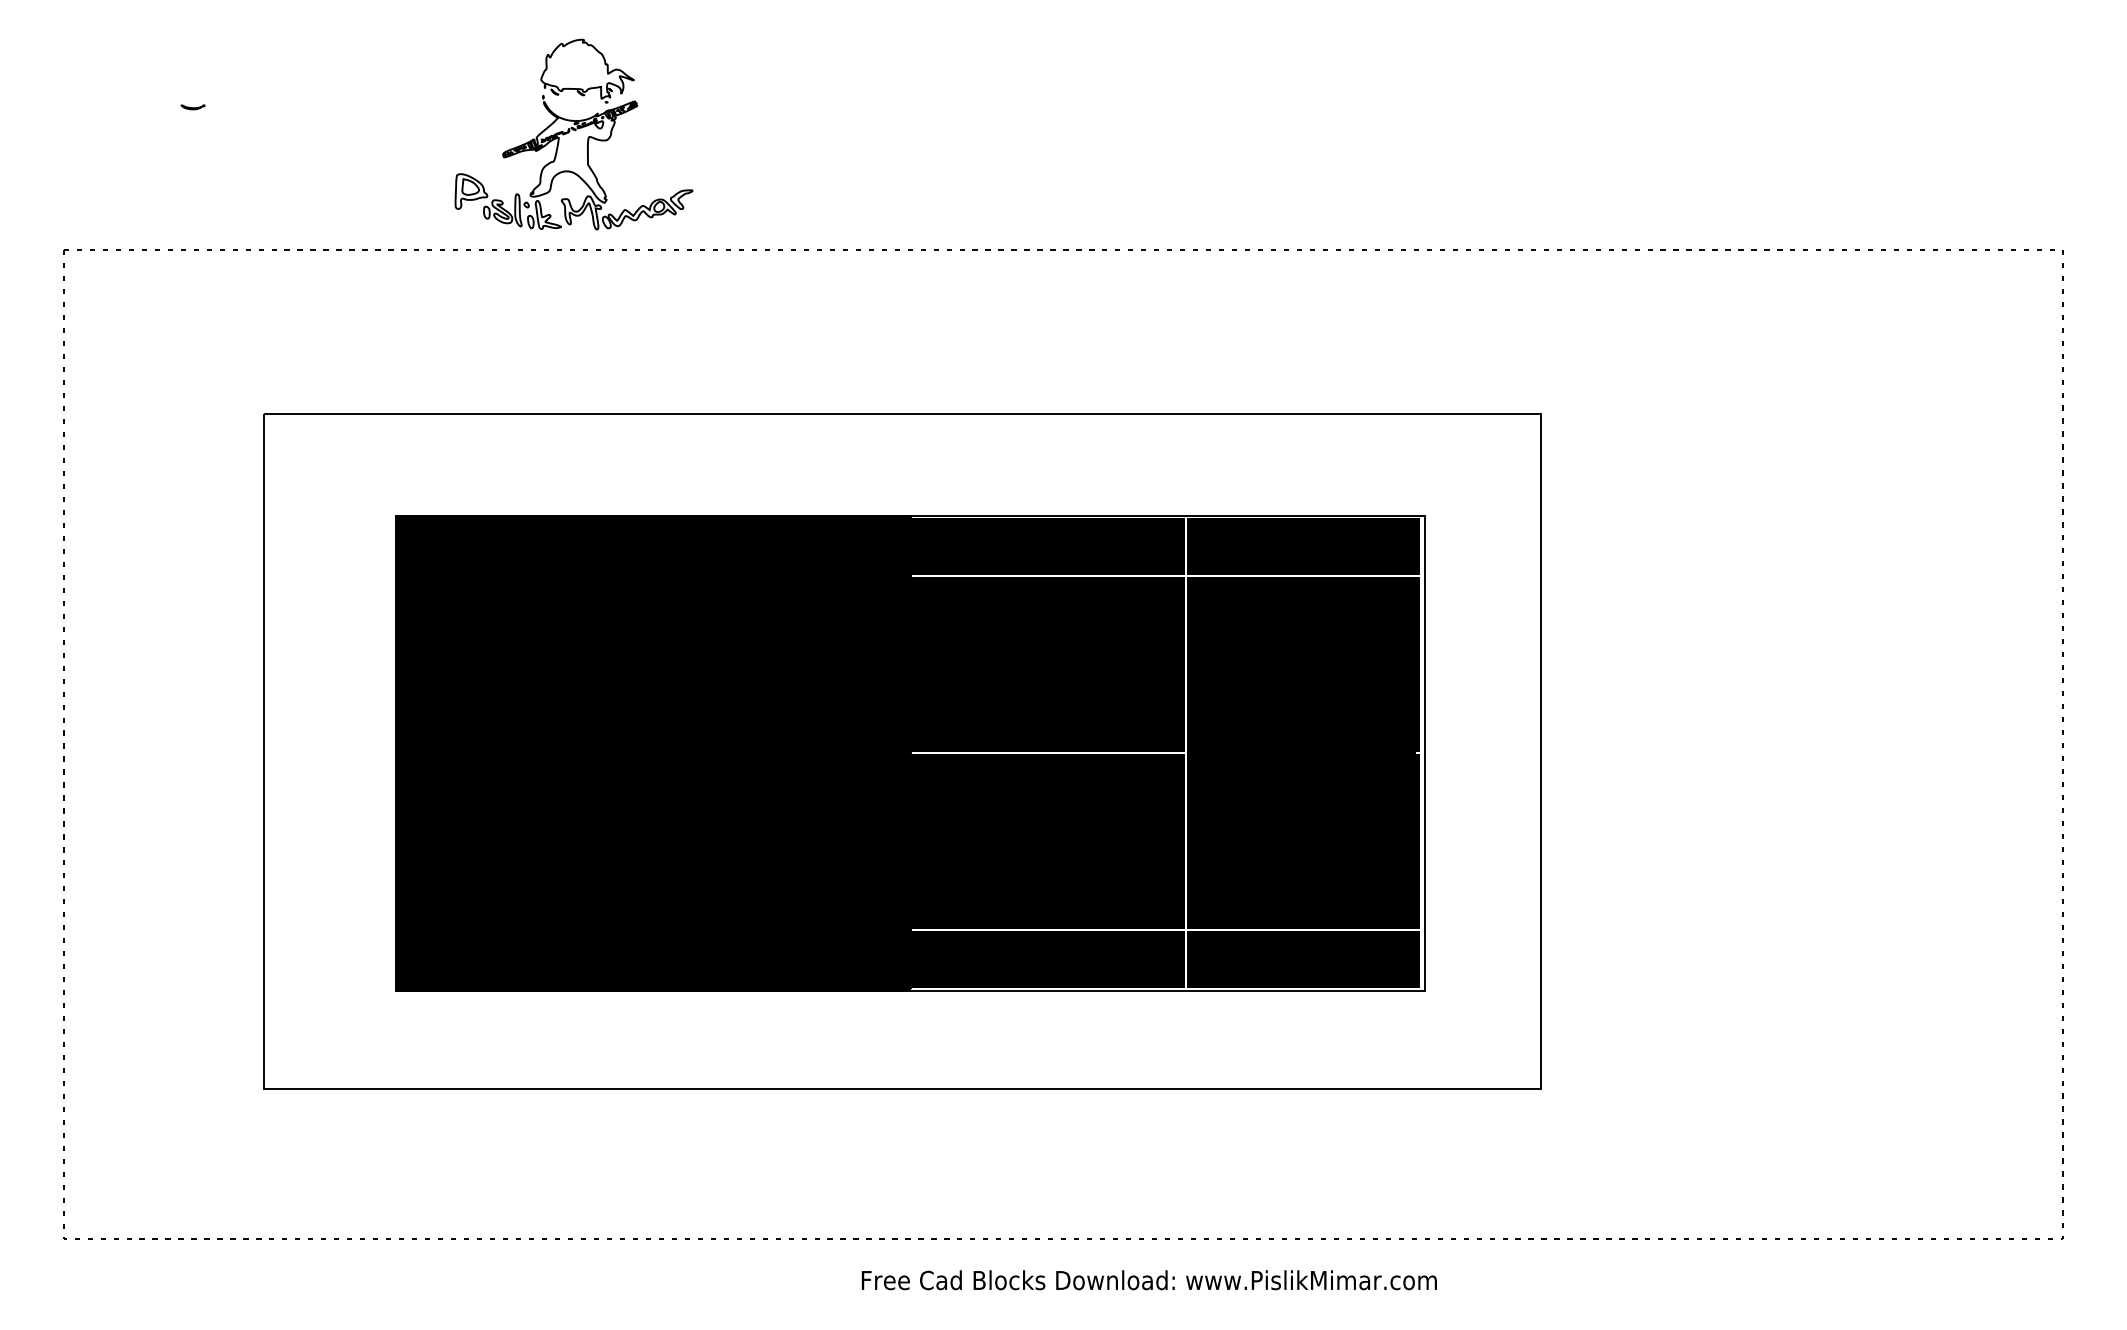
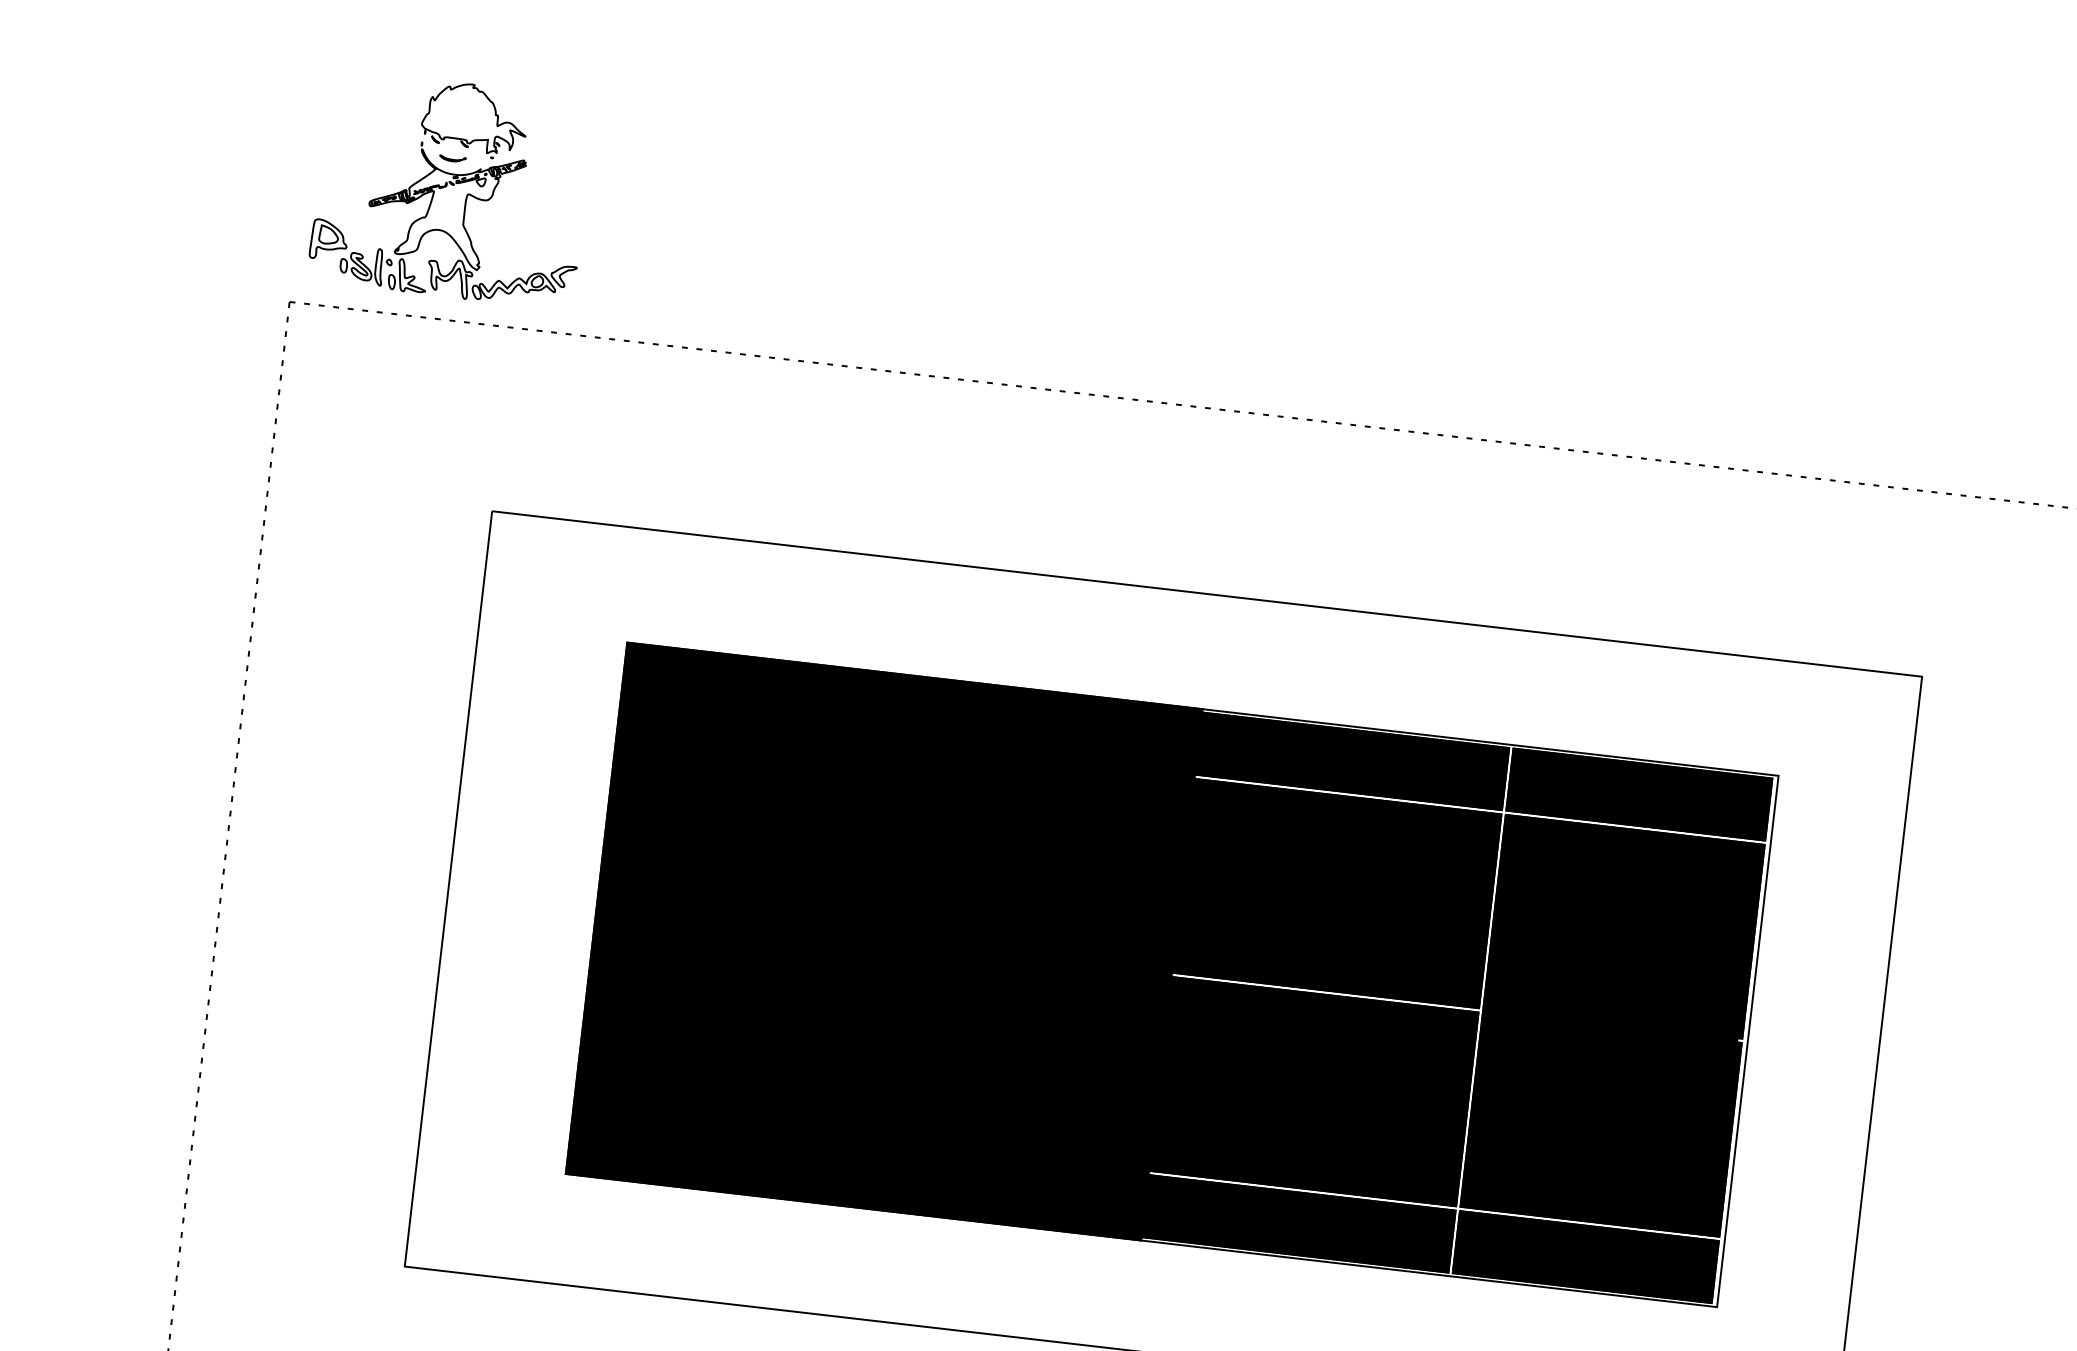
part: (573, 134) -> (450, 189), moved

